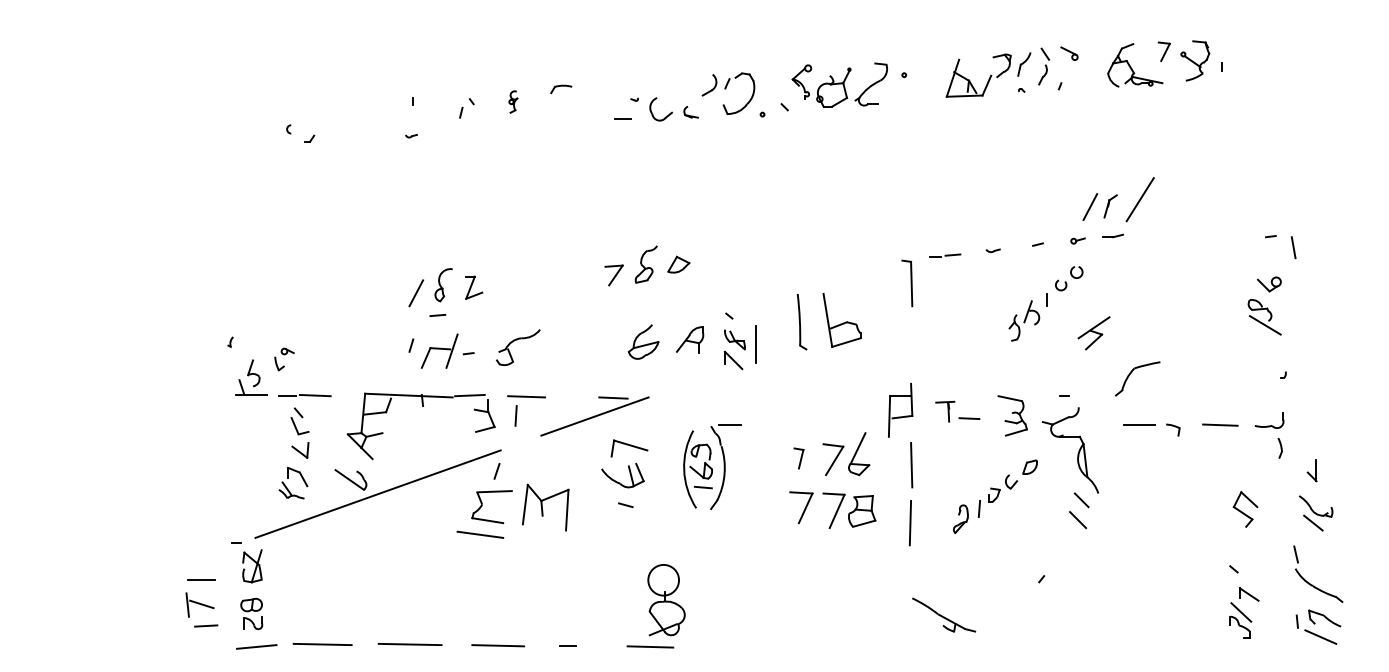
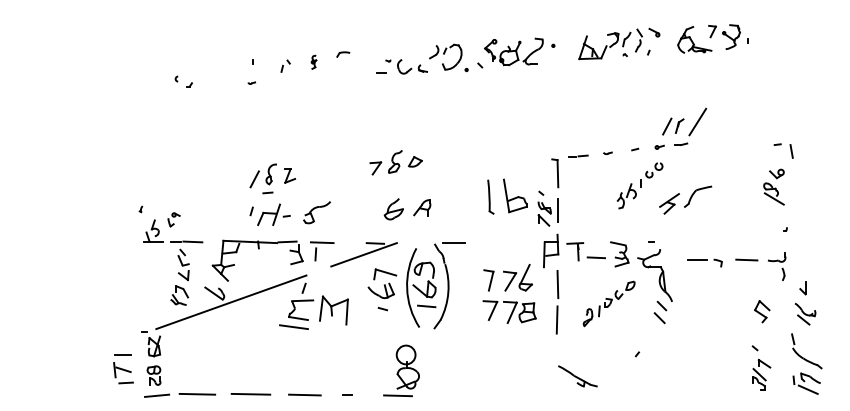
part: (739, 340) -> (547, 208), moved
part: (1138, 378) -> (698, 196), moved
part: (956, 411) -> (585, 251), size x1.43
part: (798, 458) -> (488, 280), size x1.67
part: (711, 466) -> (435, 285), size x1.67

